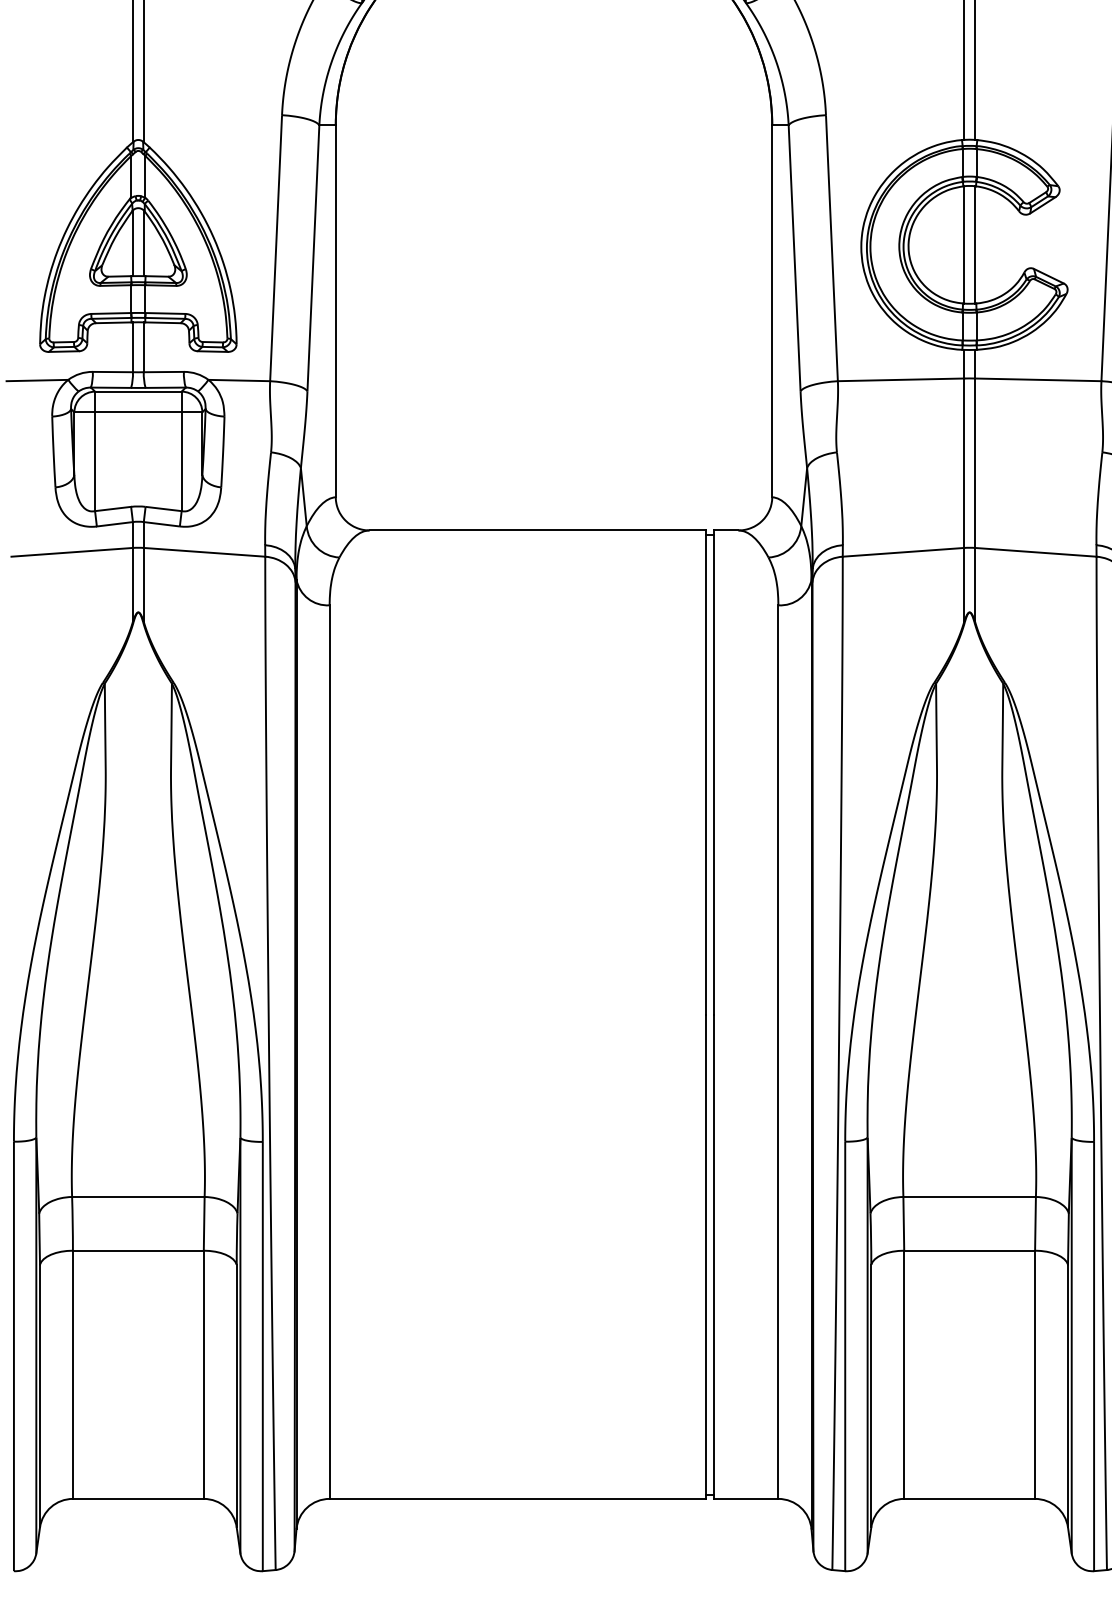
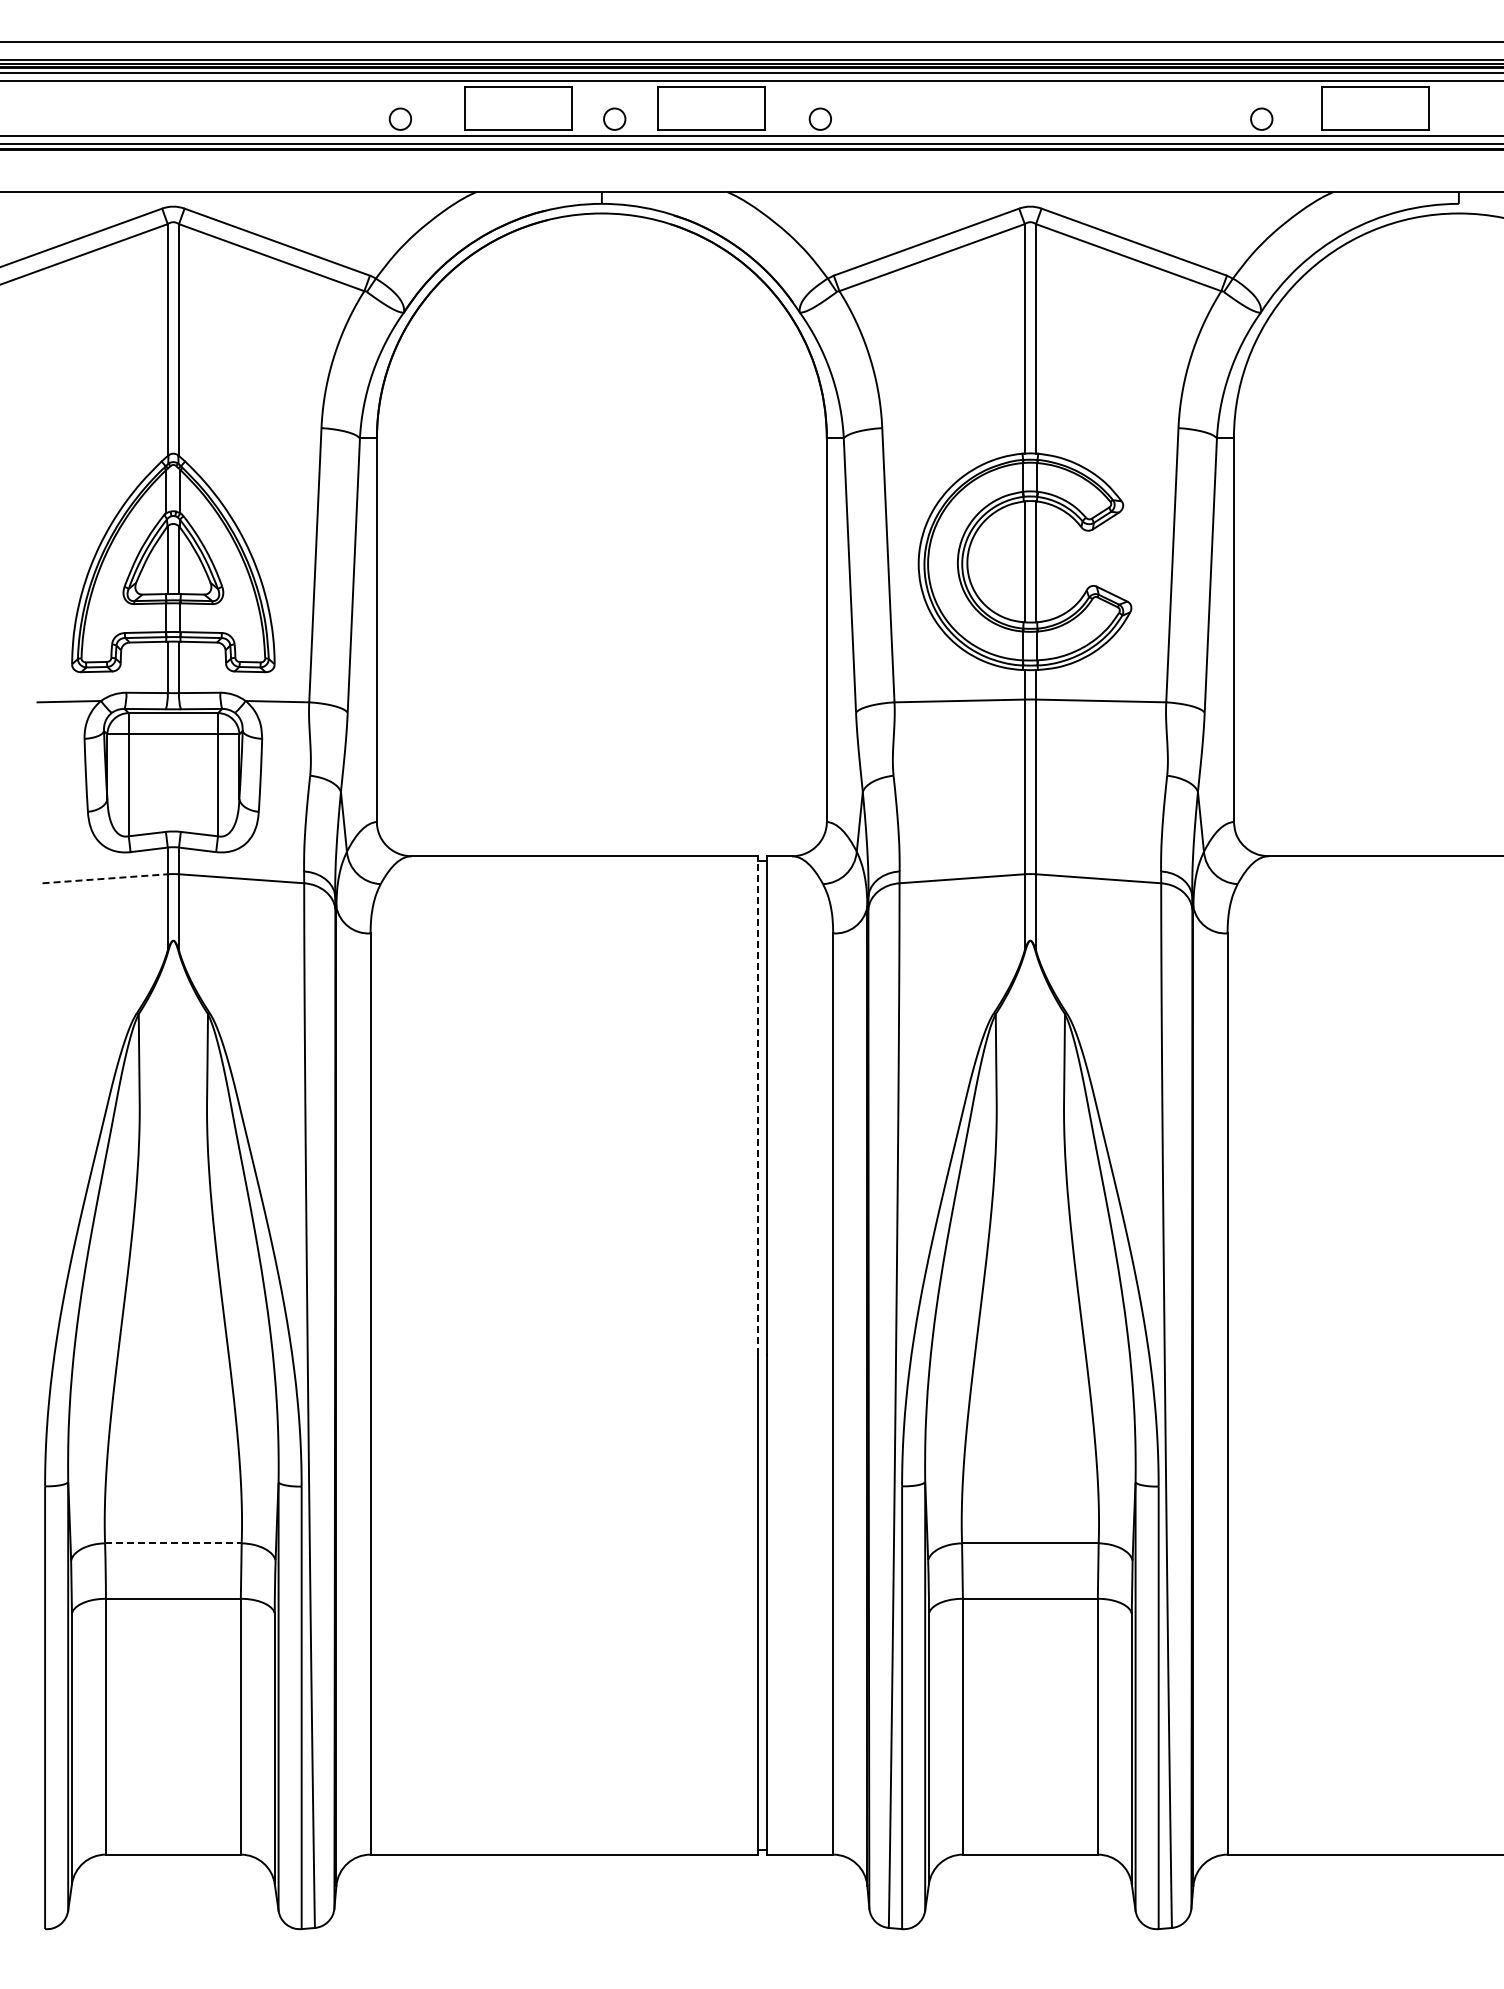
line: (72, 552) -> (105, 878), solid -> dashed
line: (705, 772) -> (758, 1105), solid -> dashed
line: (138, 1197) -> (173, 1543), solid -> dashed

